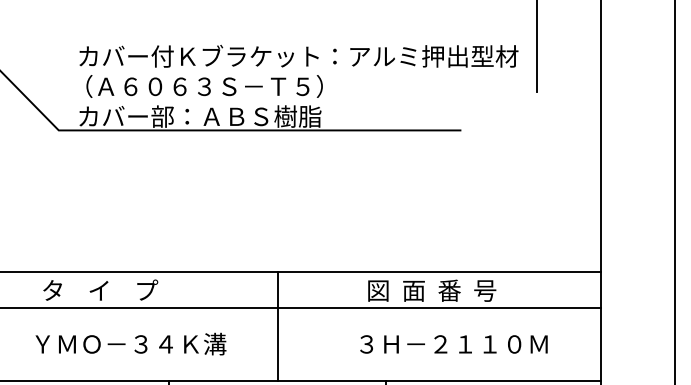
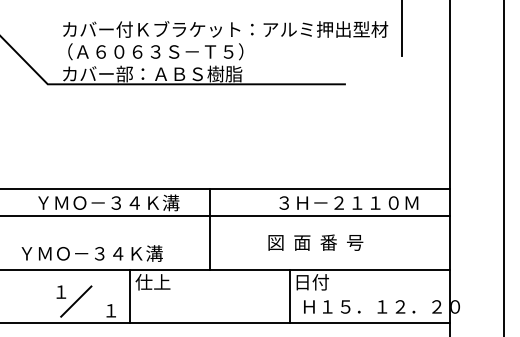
text: (139, 290) -> (107, 202), タ    イ    プ -> ＹＭＯ－３４Ｋ溝
text: (463, 290) -> (347, 202), 図  面  番  号 -> ３Ｈ－２１１０Ｍ
text: (129, 344) -> (91, 253), moved
text: (451, 344) -> (338, 242), ３Ｈ－２１１０Ｍ -> 図  面  番  号

